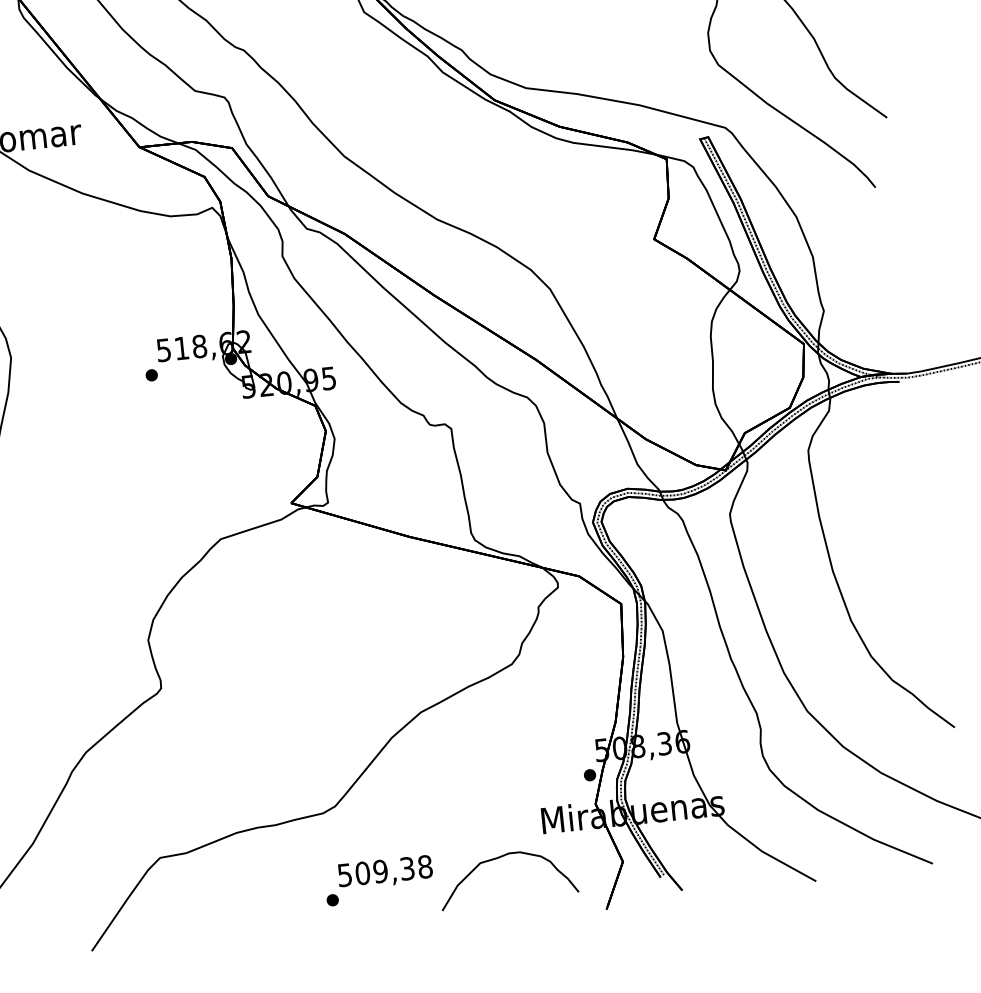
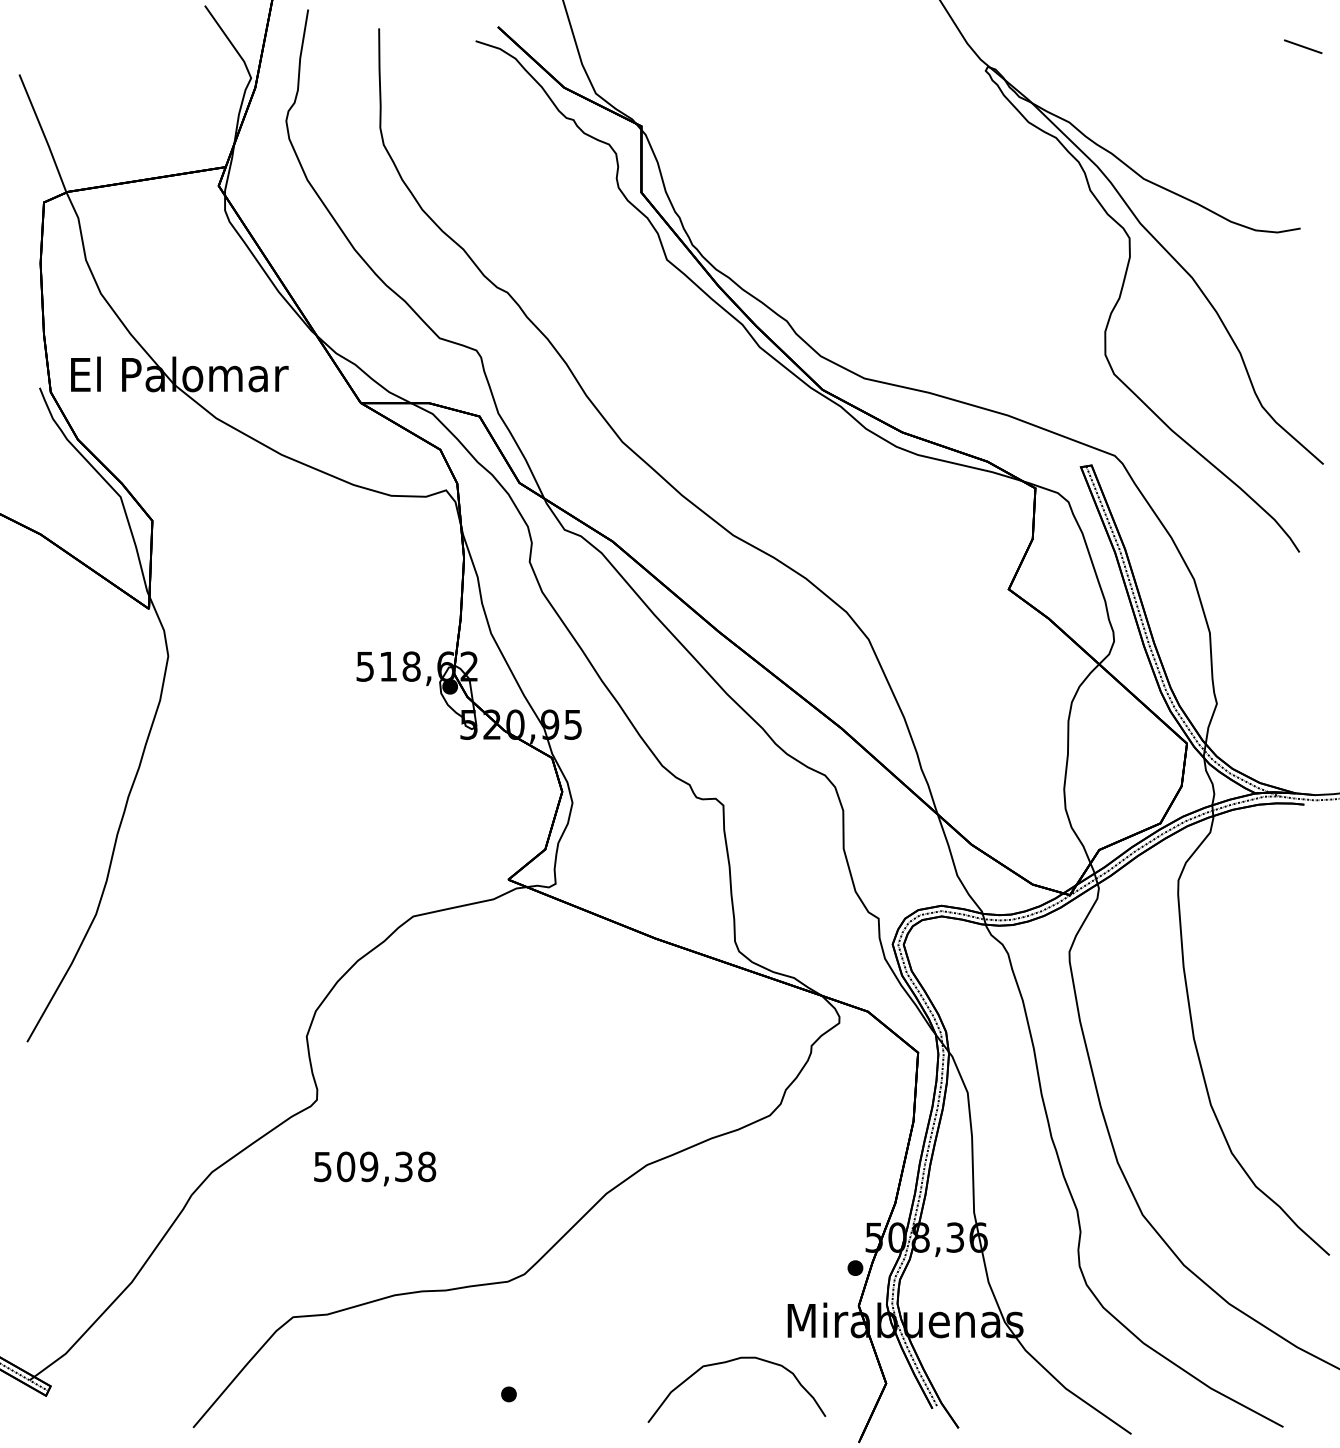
part: (151, 374) -> (346, 696), removed
text: (385, 872) -> (375, 1168), moved

